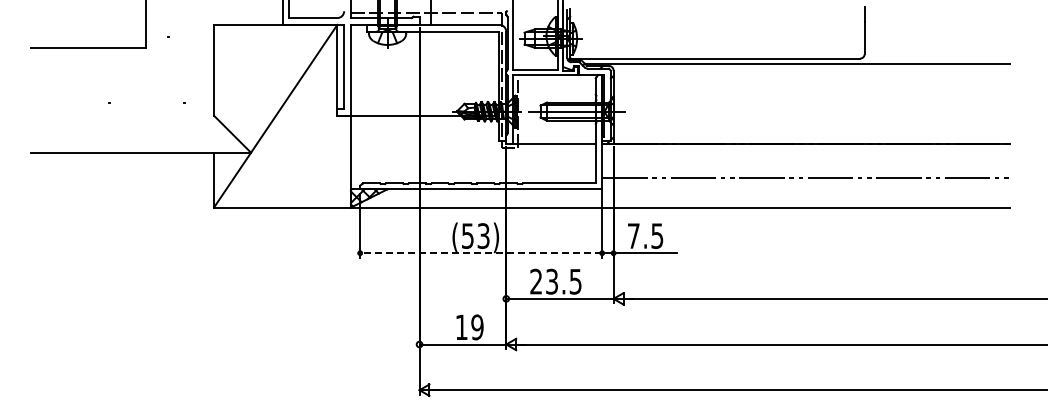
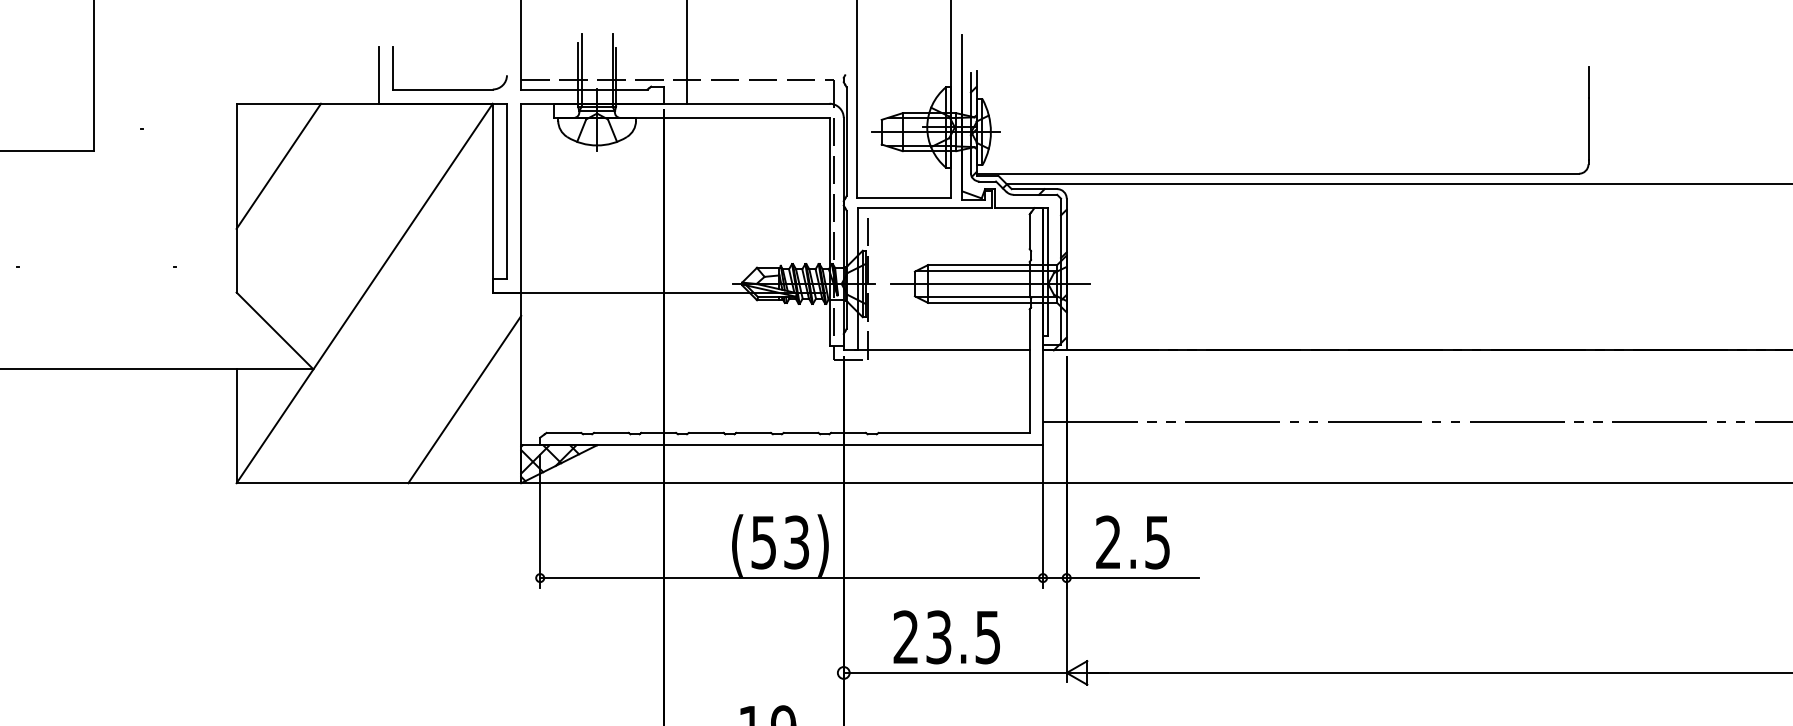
line: (234, 54) -> (279, 165), added
line: (323, 167) -> (463, 400), added
text: (633, 235) -> (1108, 541), 7.5 -> 2.5
line: (481, 253) -> (792, 578), dashed -> solid

